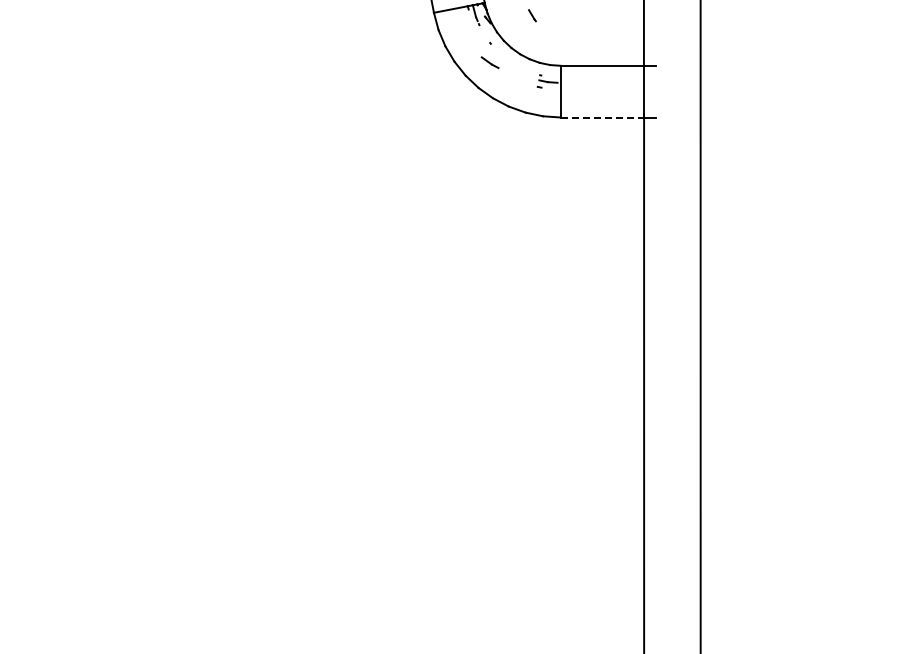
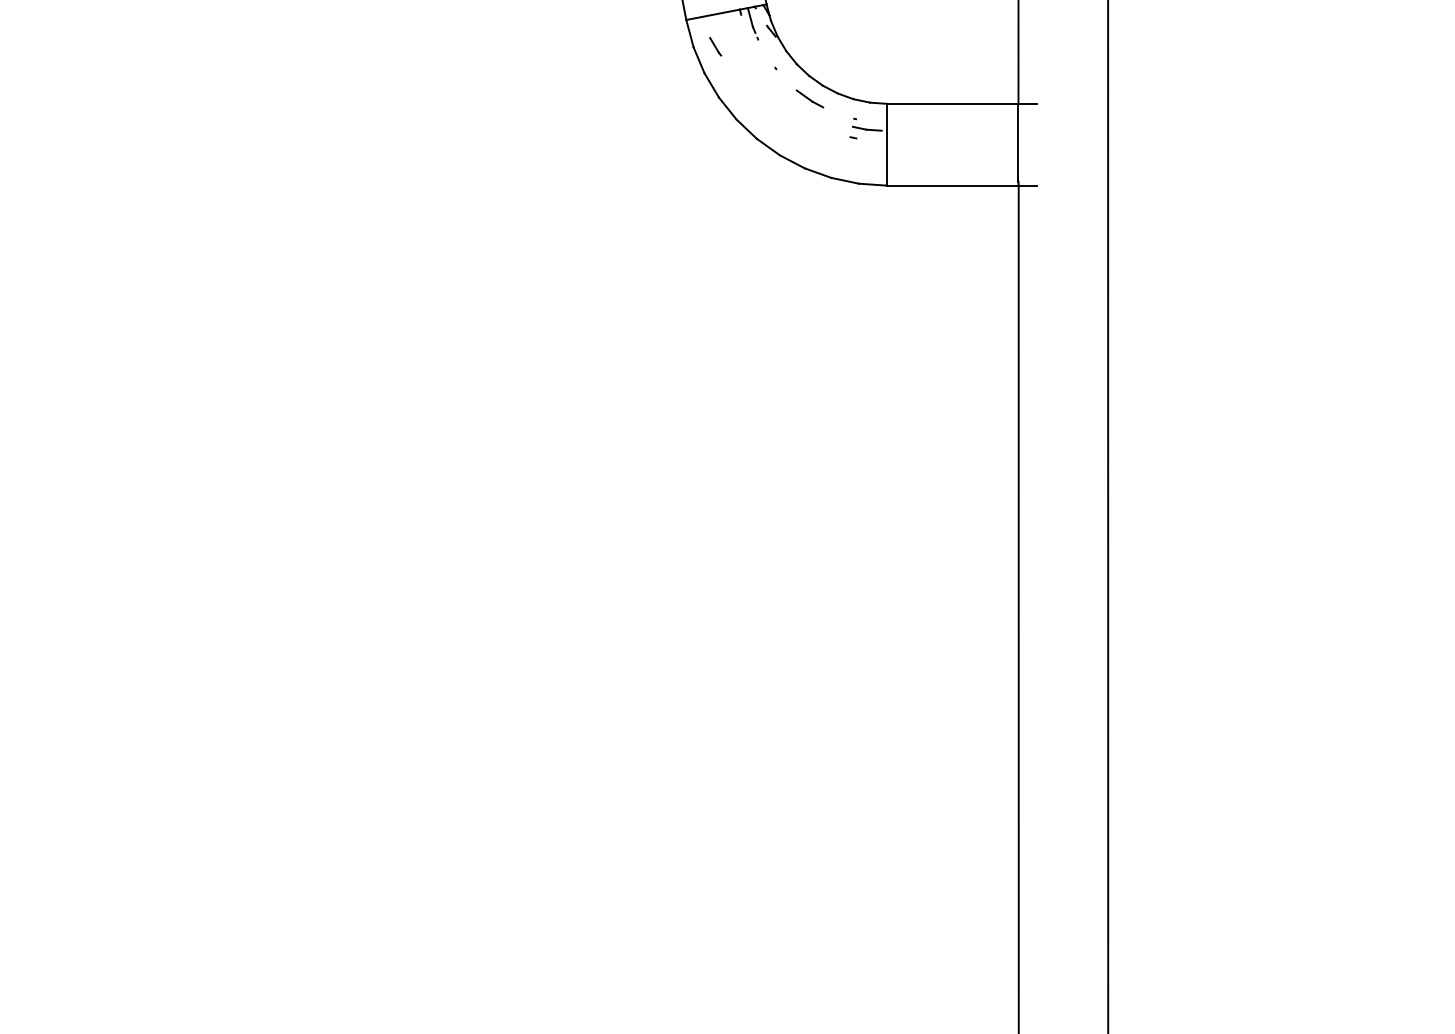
line: (532, 15) -> (715, 46), moved
line: (489, 62) -> (808, 98), moved
line: (602, 117) -> (952, 185), dashed -> solid

